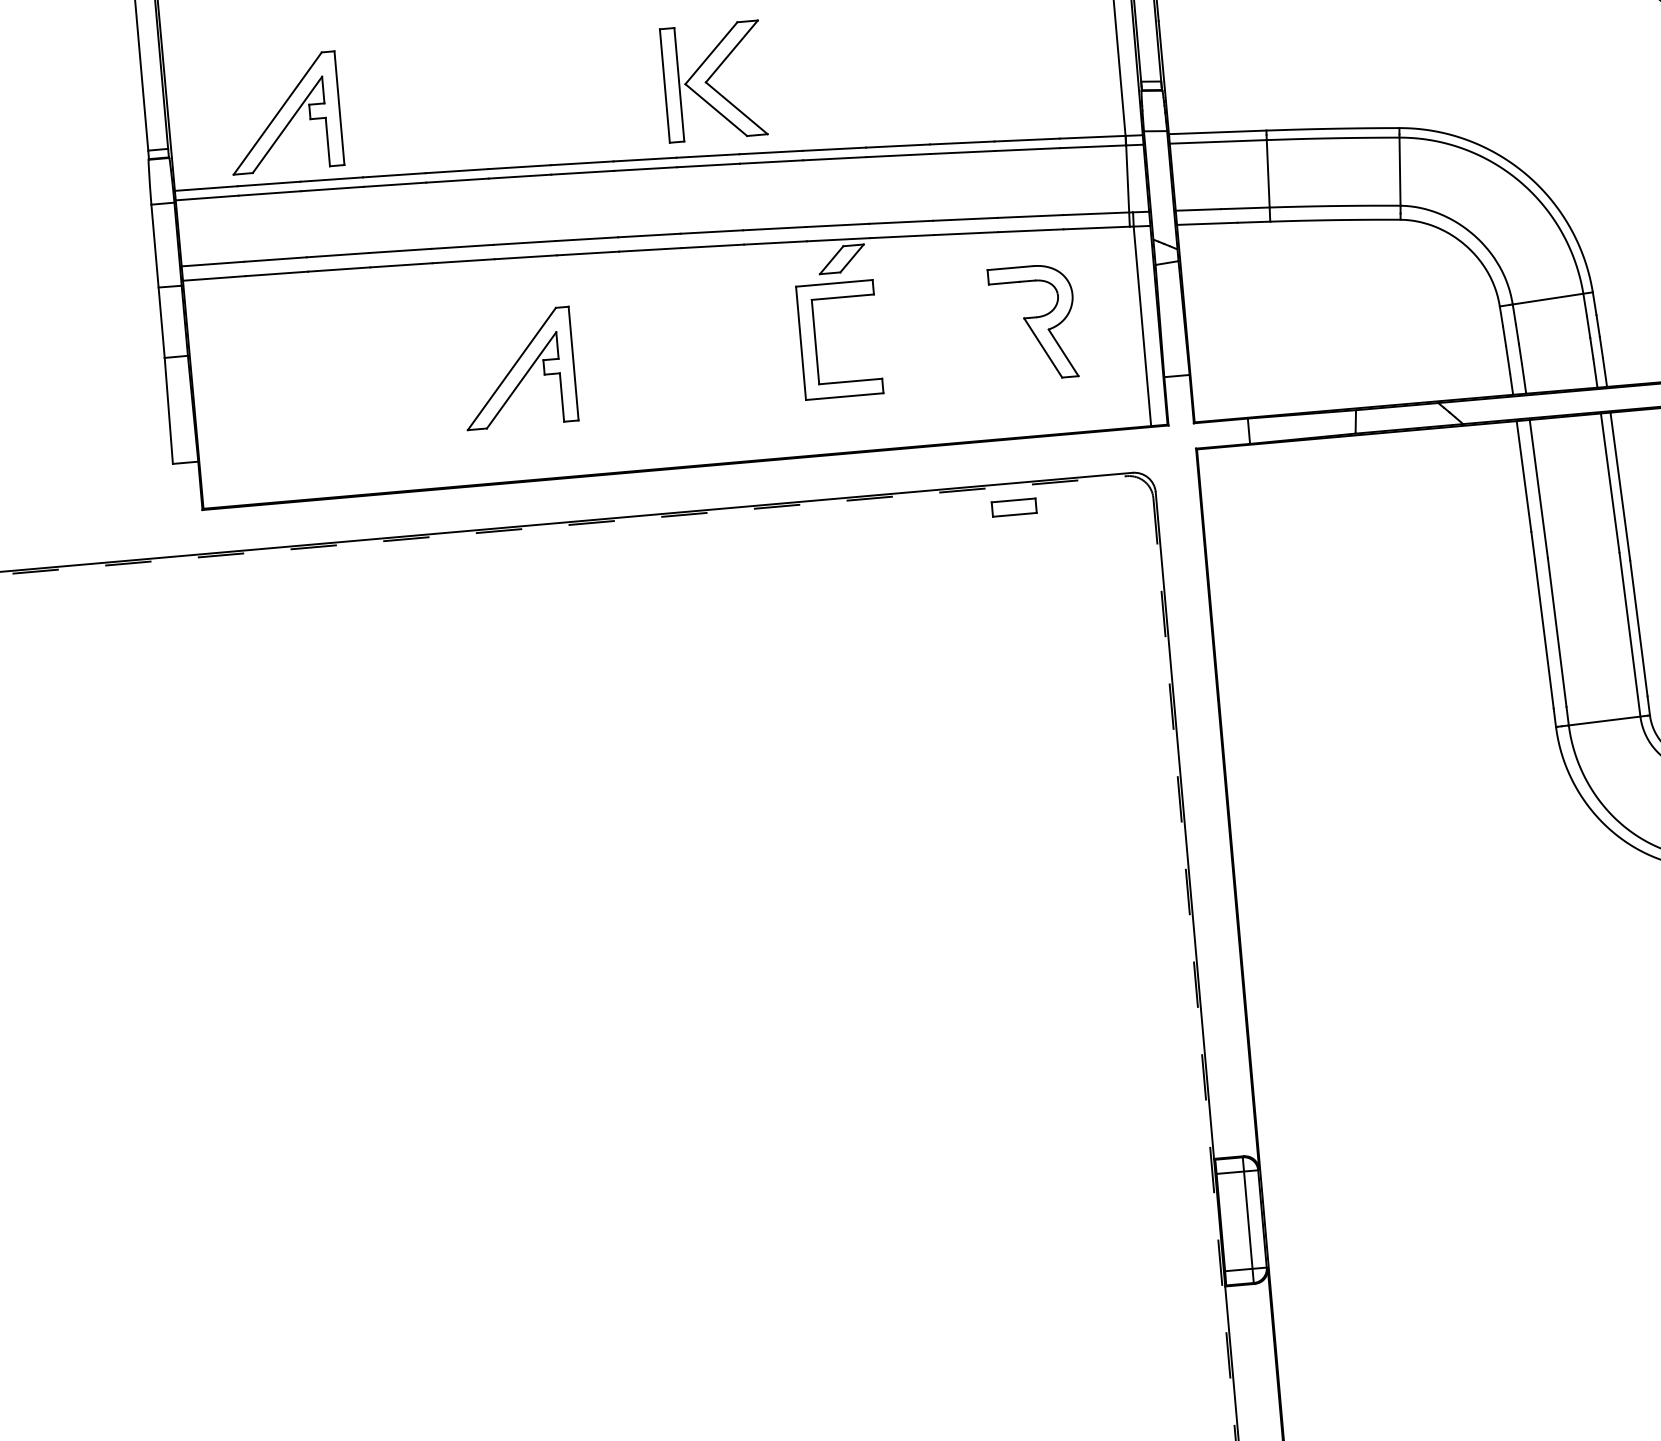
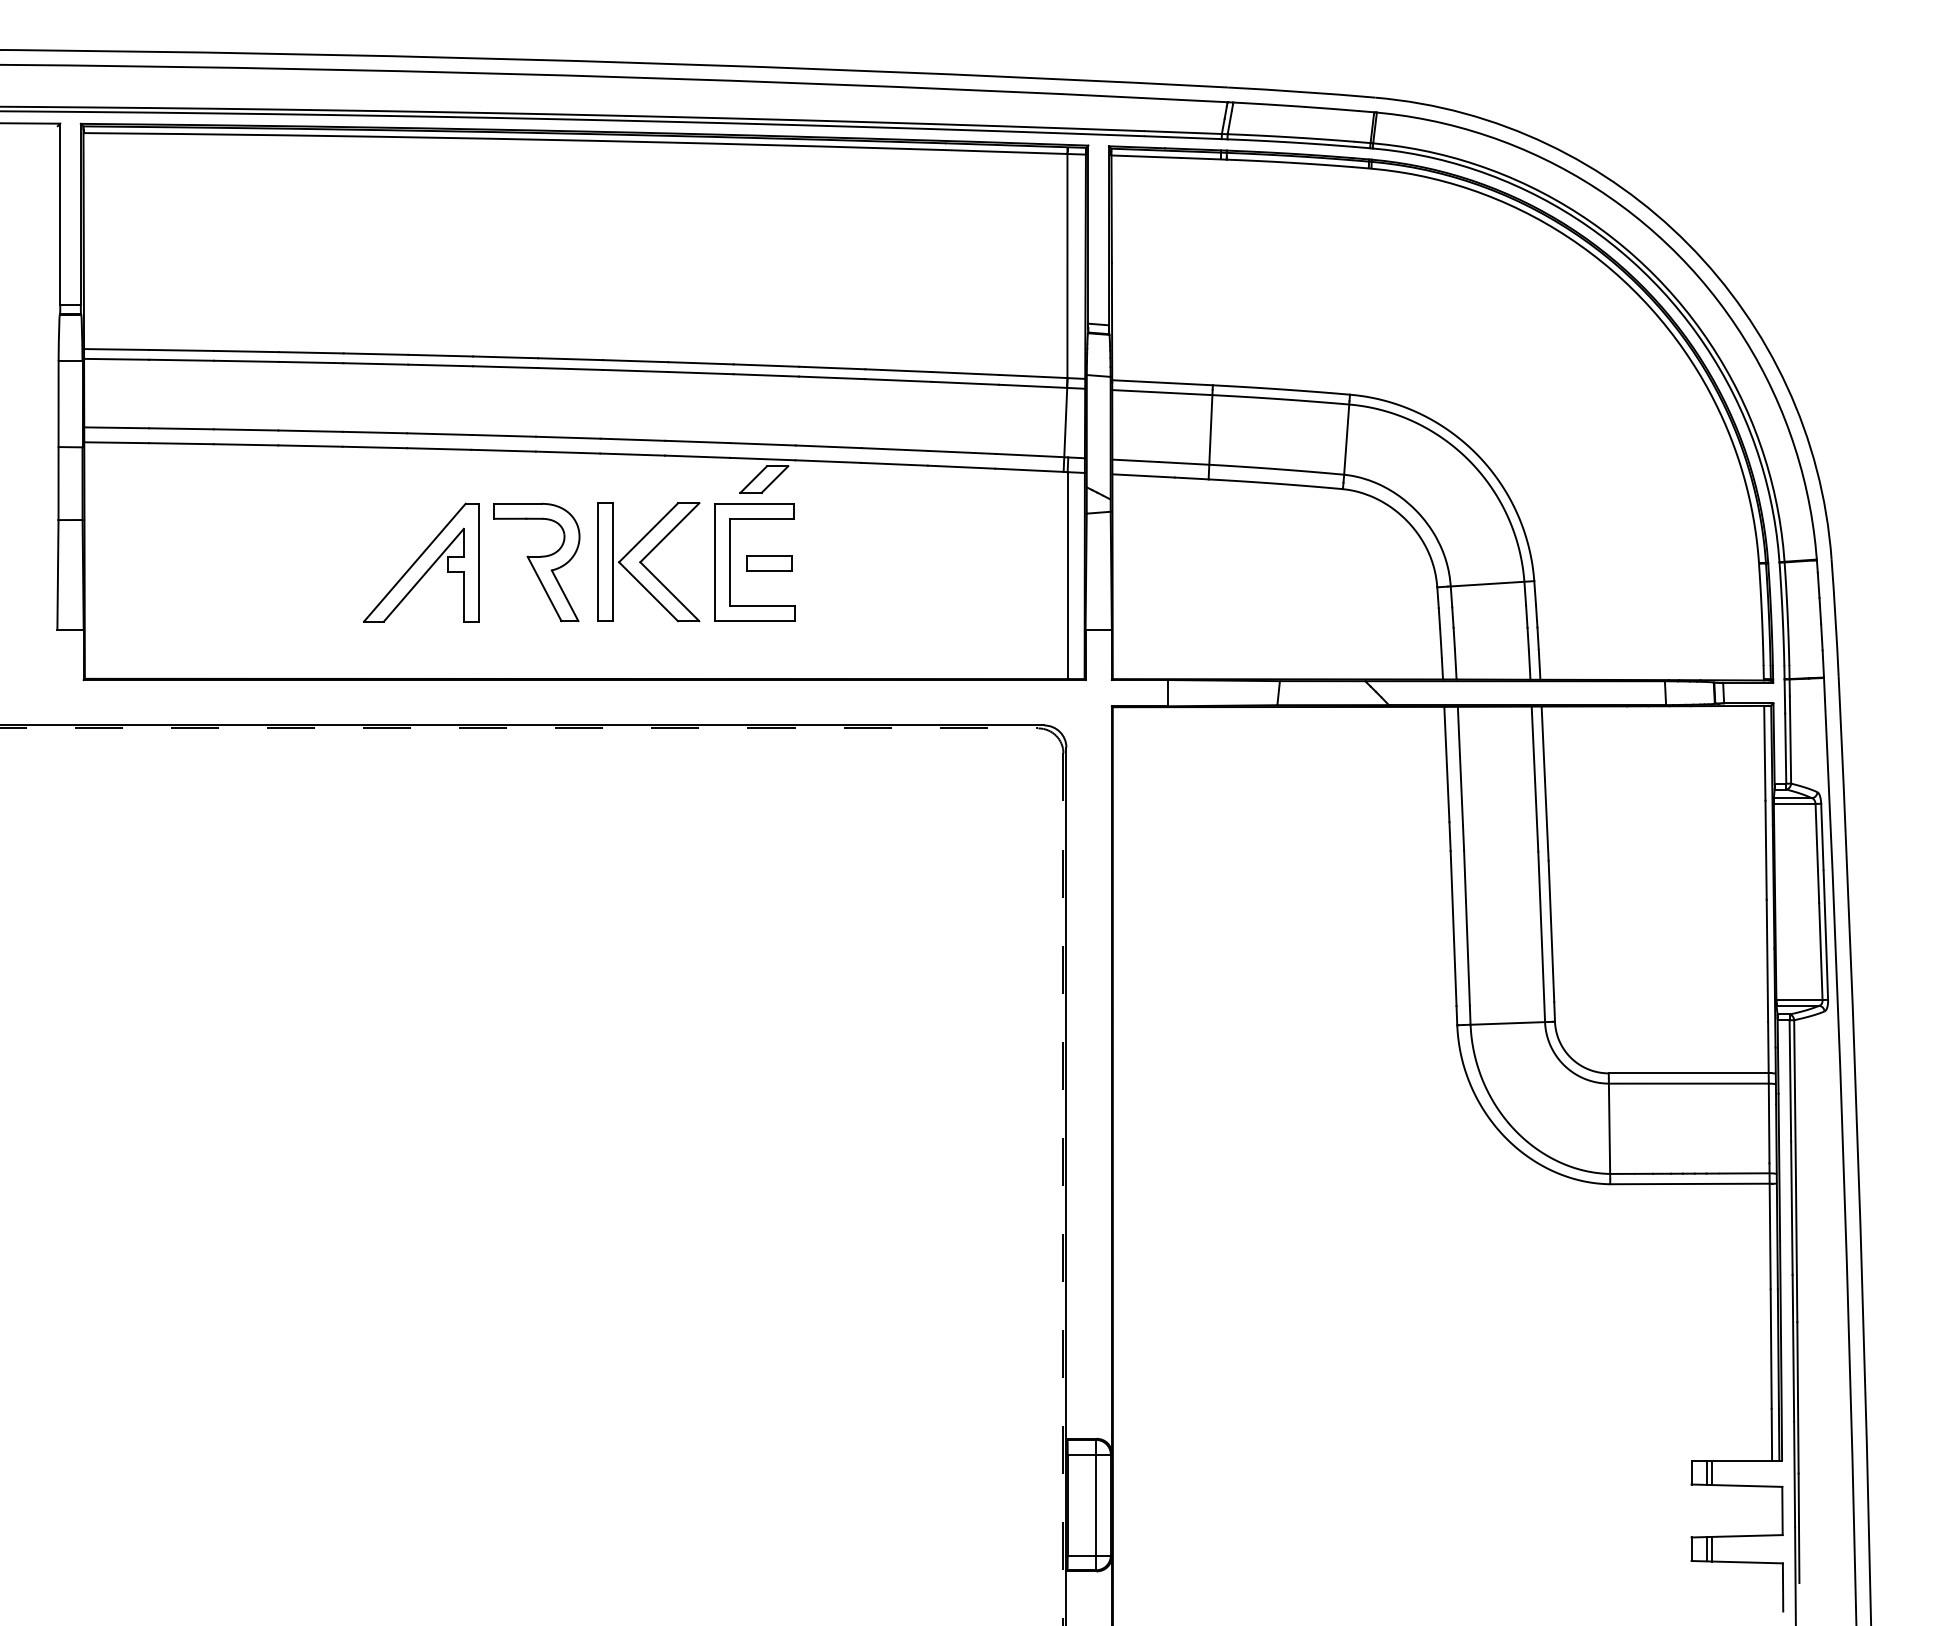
part: (713, 81) -> (648, 562), moved
part: (283, 112) -> (202, 278), removed
part: (1033, 323) -> (536, 562), moved
part: (1014, 507) -> (769, 563), moved

